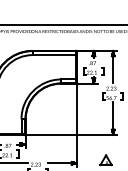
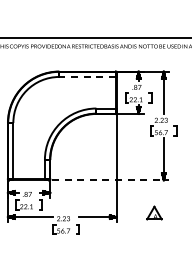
line: (54, 54) -> (87, 76), solid -> dashed
line: (72, 135) -> (110, 180), solid -> dashed

